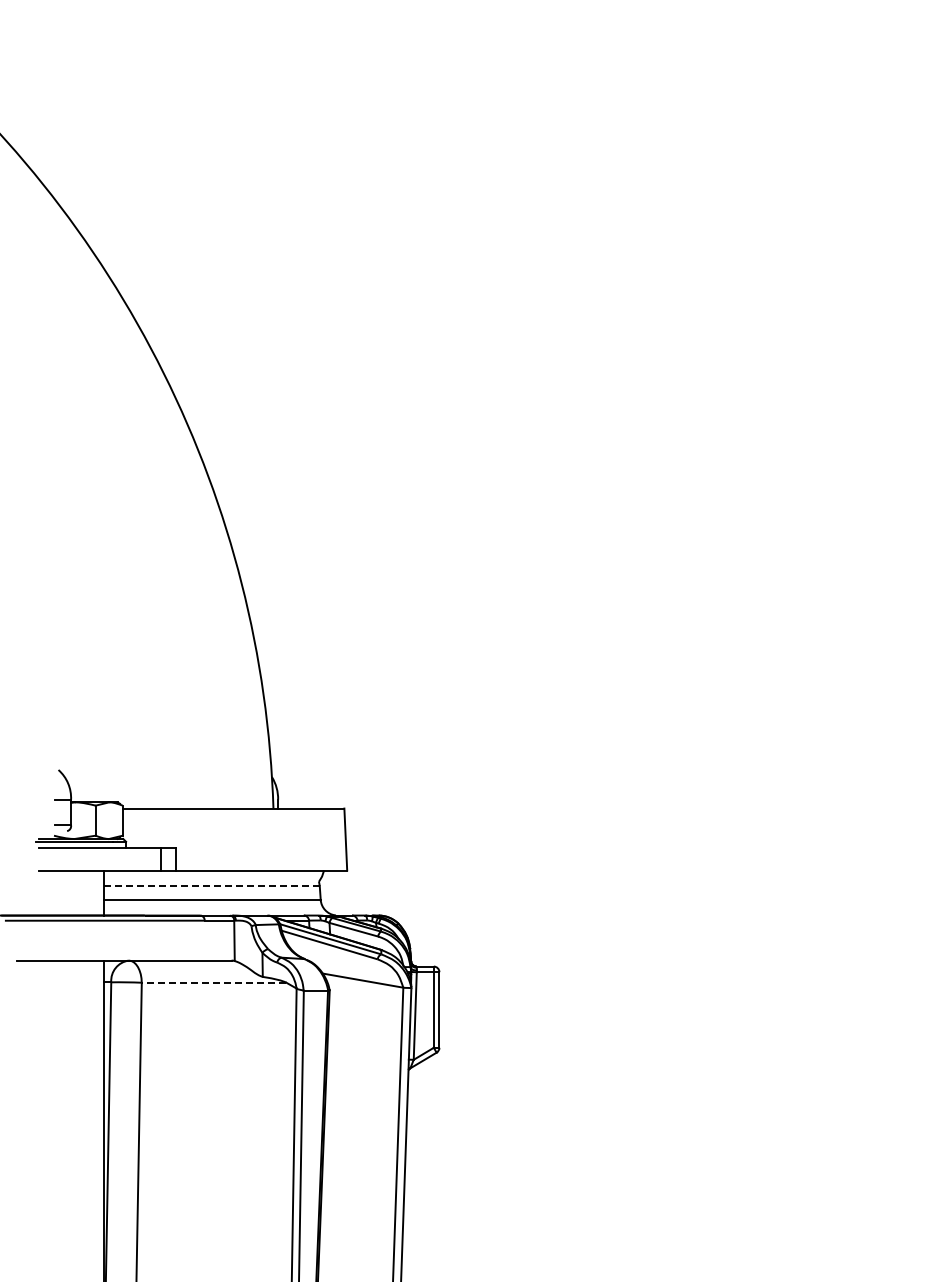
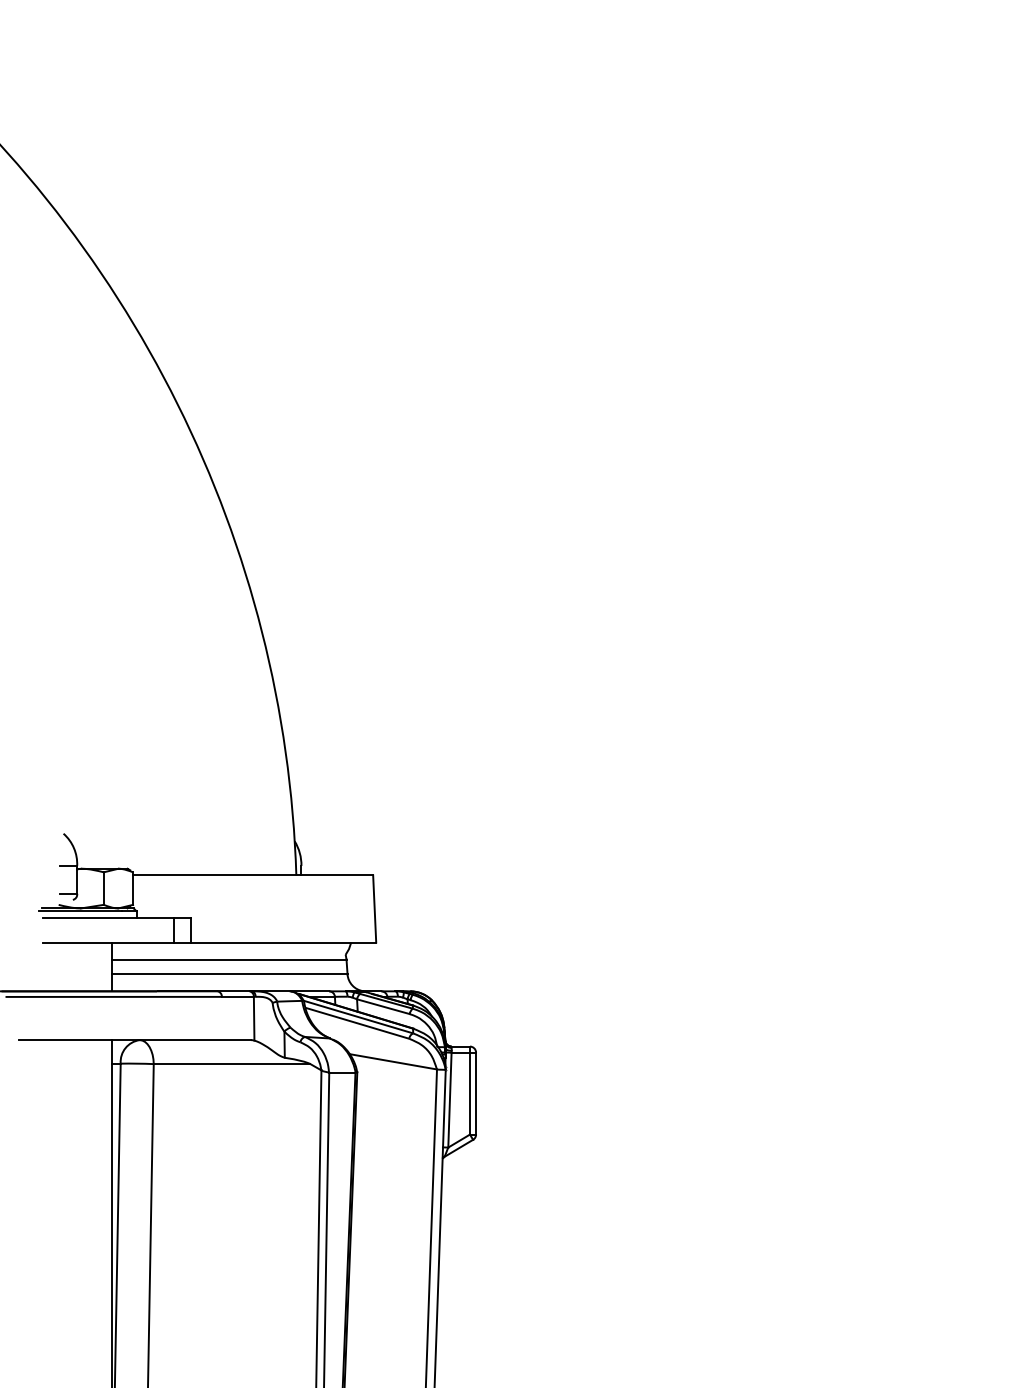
line: (211, 886) -> (229, 959), dashed -> solid
line: (213, 982) -> (231, 1063), dashed -> solid

